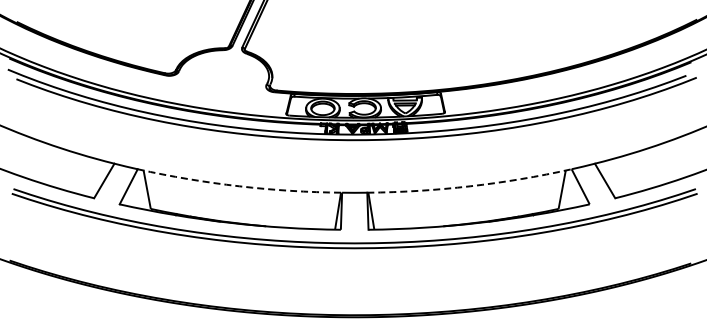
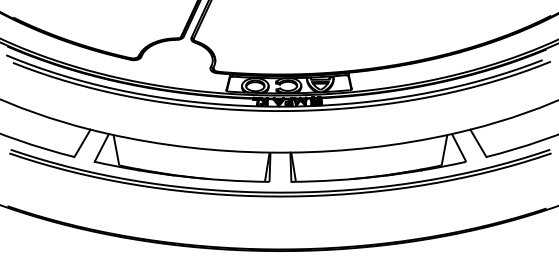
arc: (239, 186) -> (189, 147), dashed -> solid
arc: (470, 186) -> (372, 147), dashed -> solid

